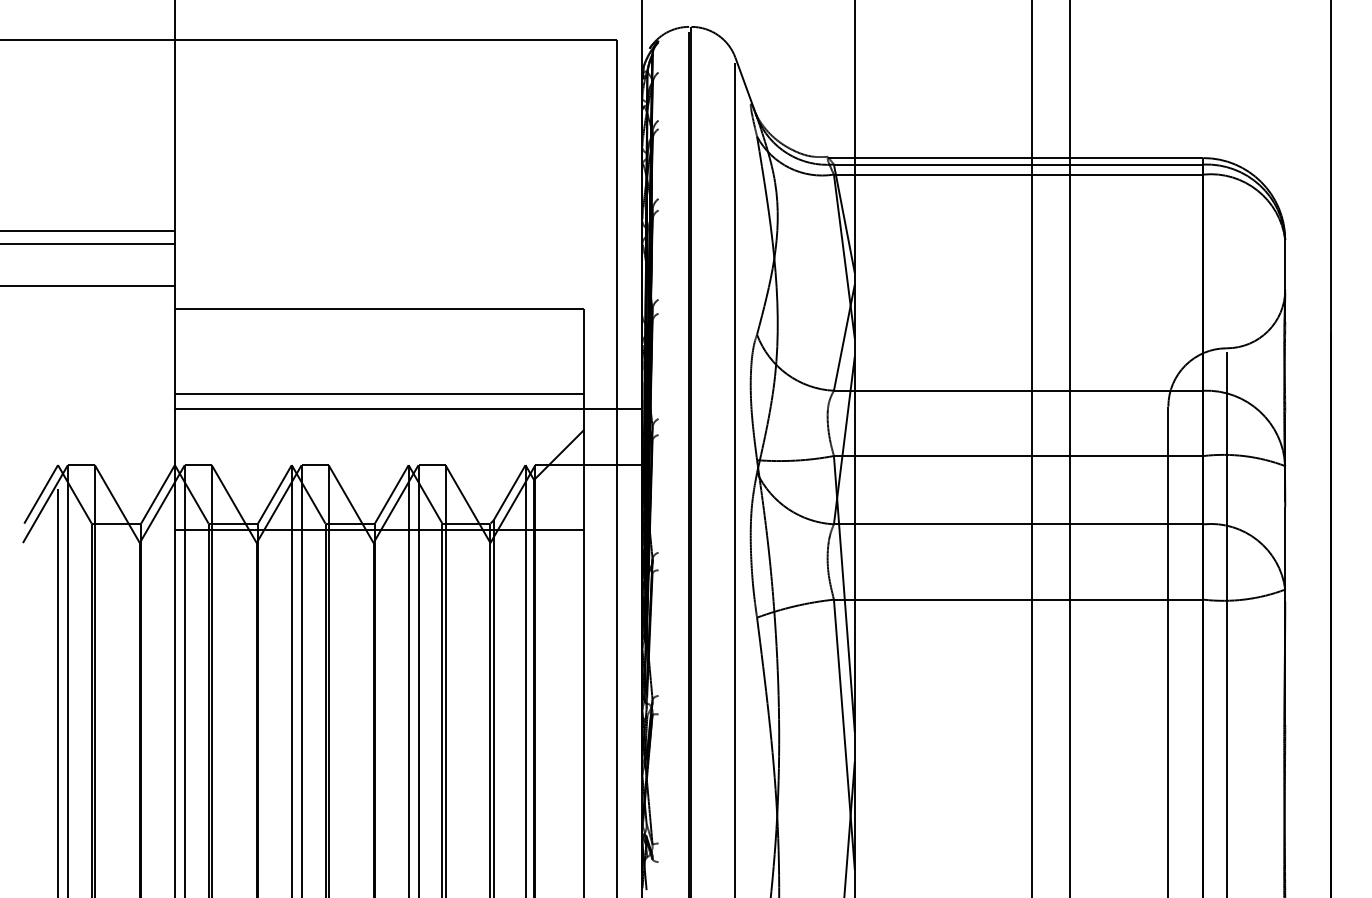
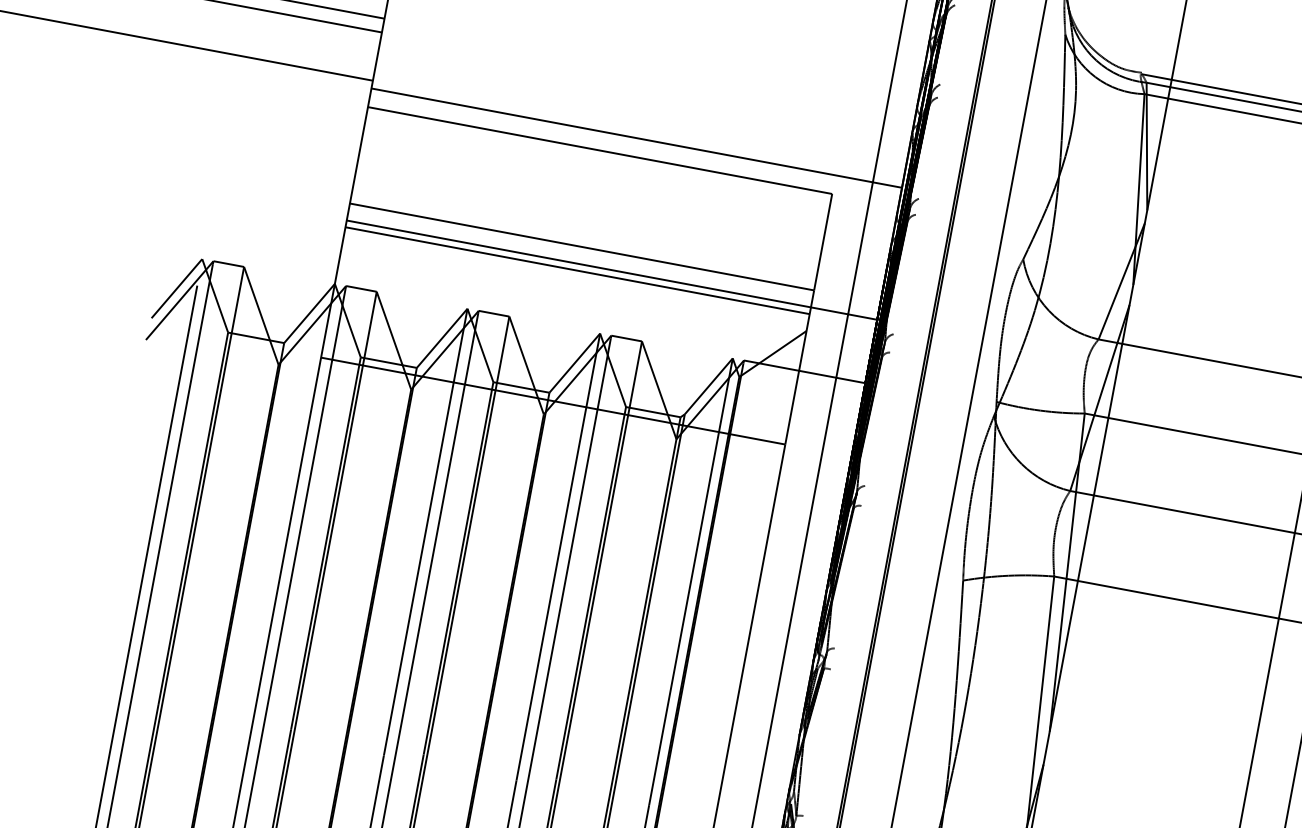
line: (408, 292) -> (636, 137), added
line: (378, 415) -> (576, 270), added

